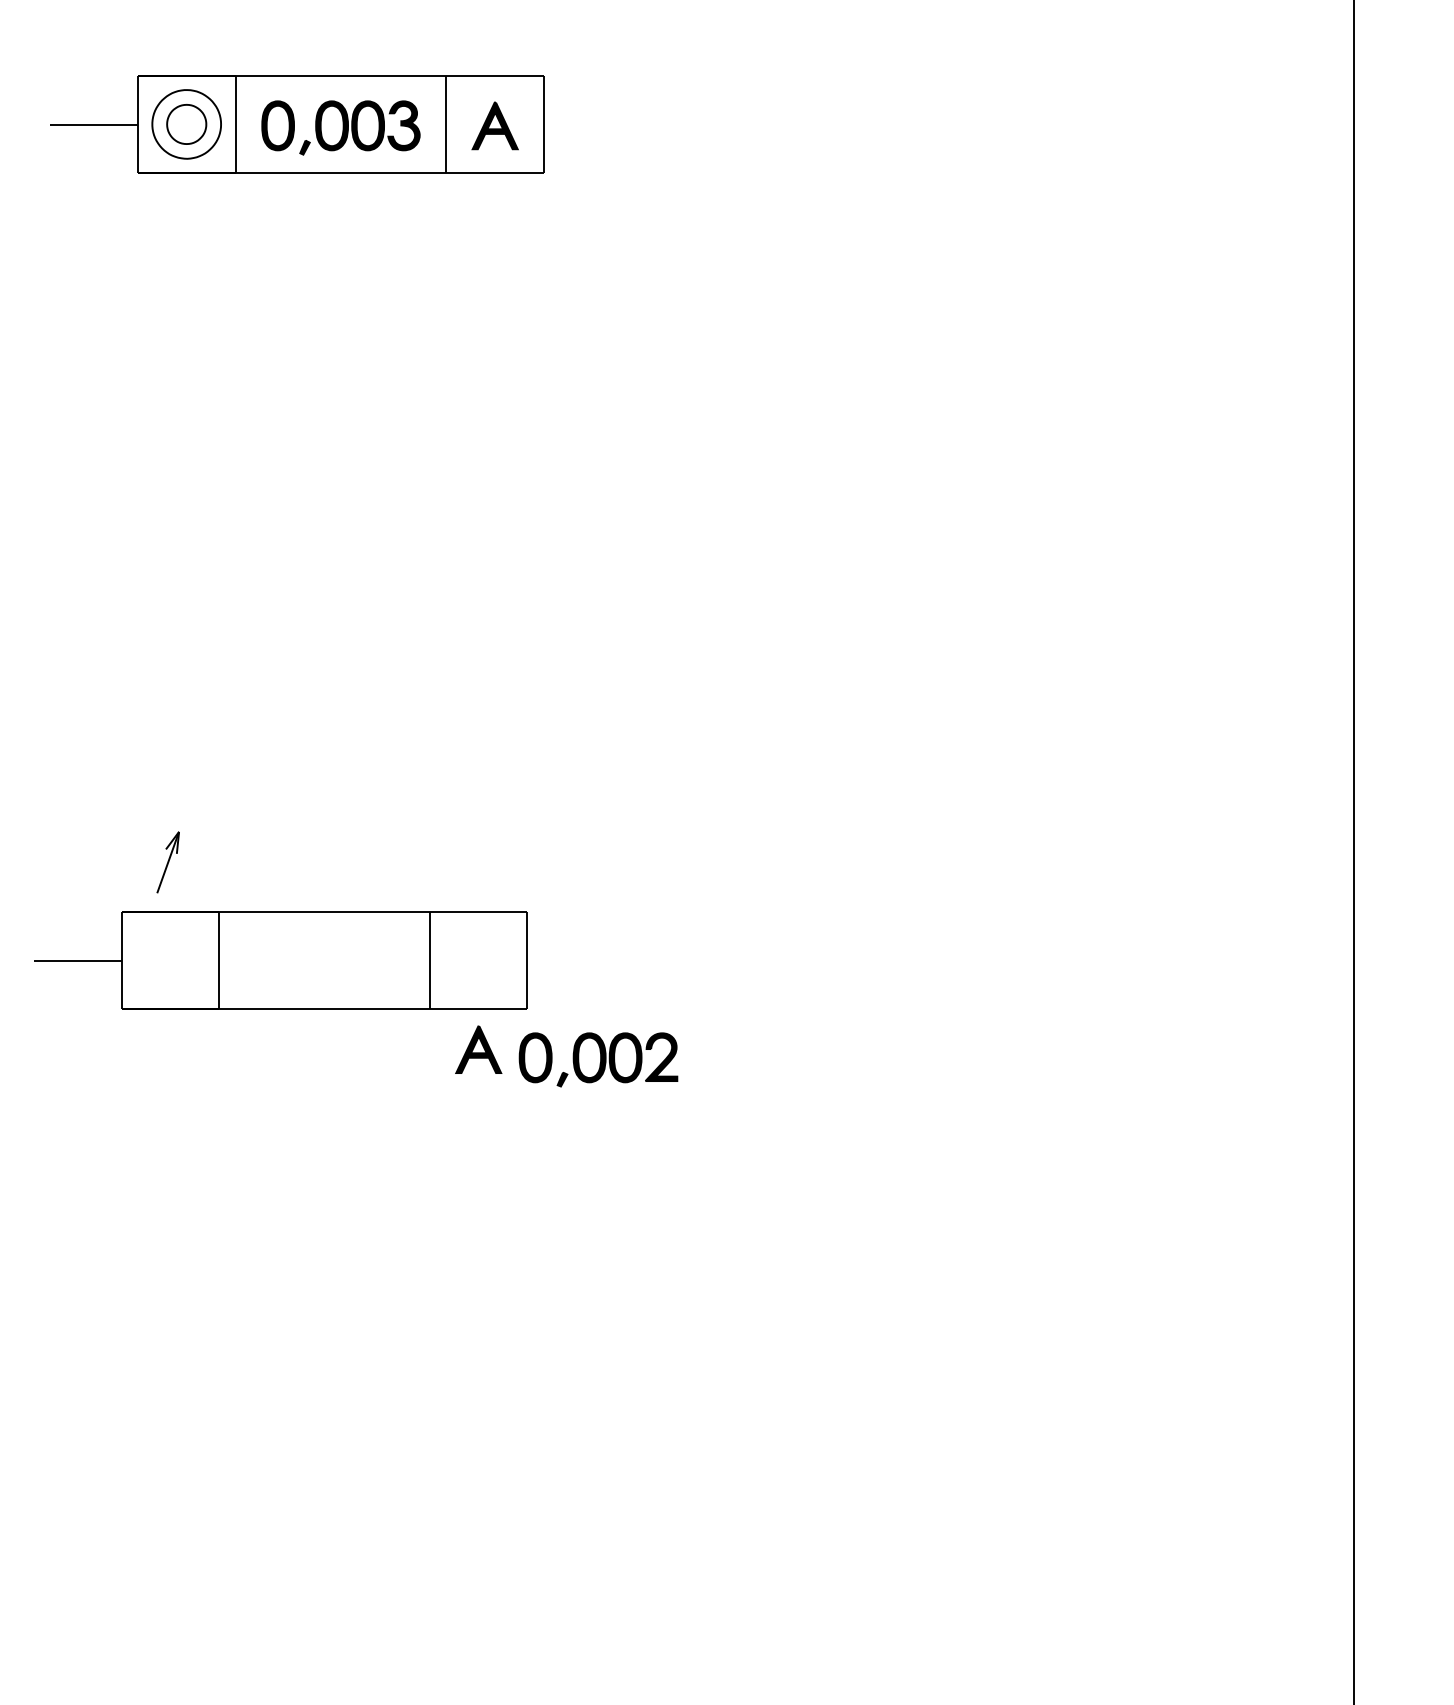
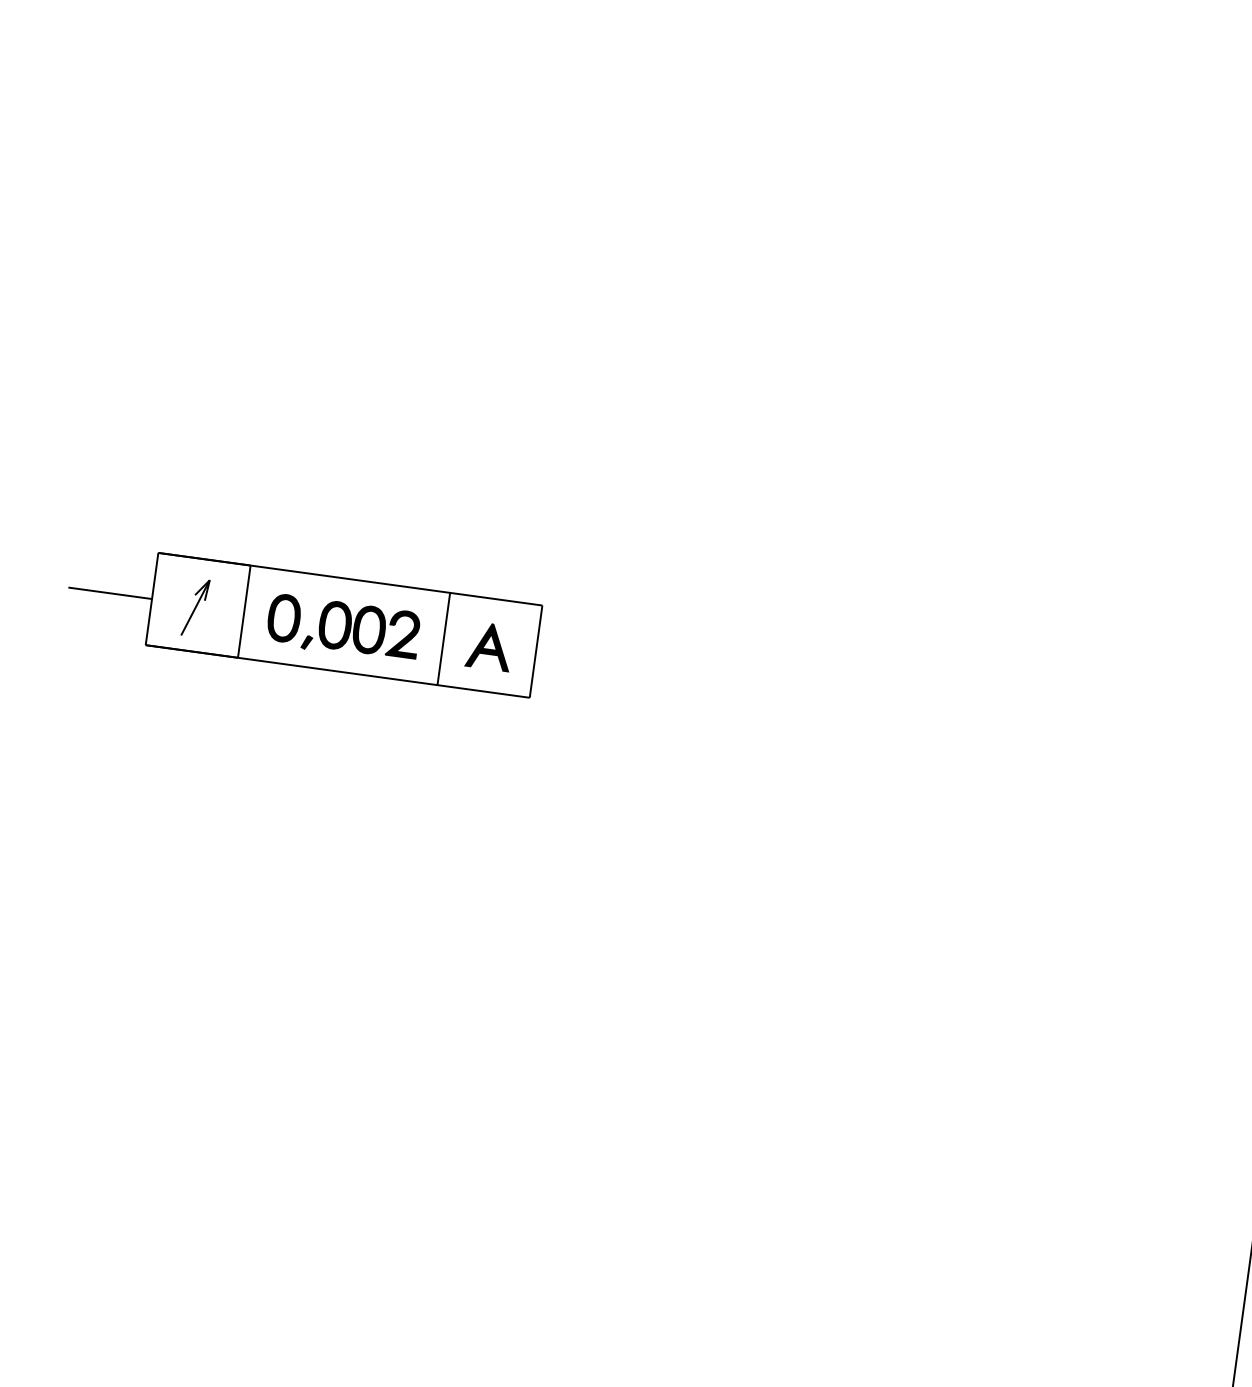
part: (167, 862) -> (194, 607), moved
part: (478, 1049) -> (489, 646), moved
part: (598, 1059) -> (343, 628), moved

